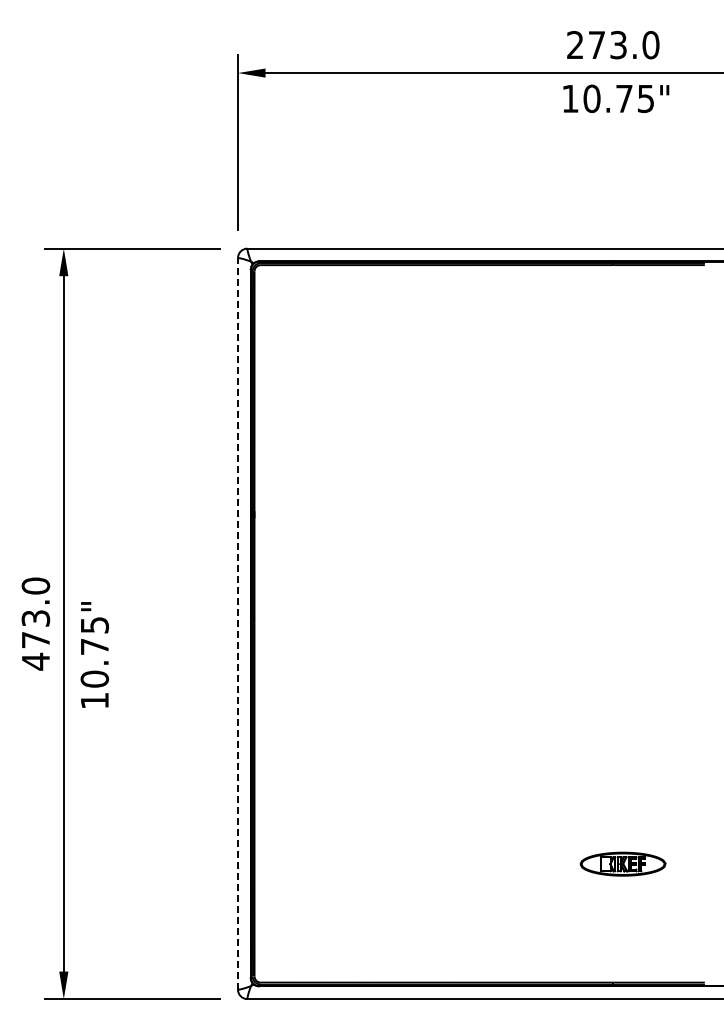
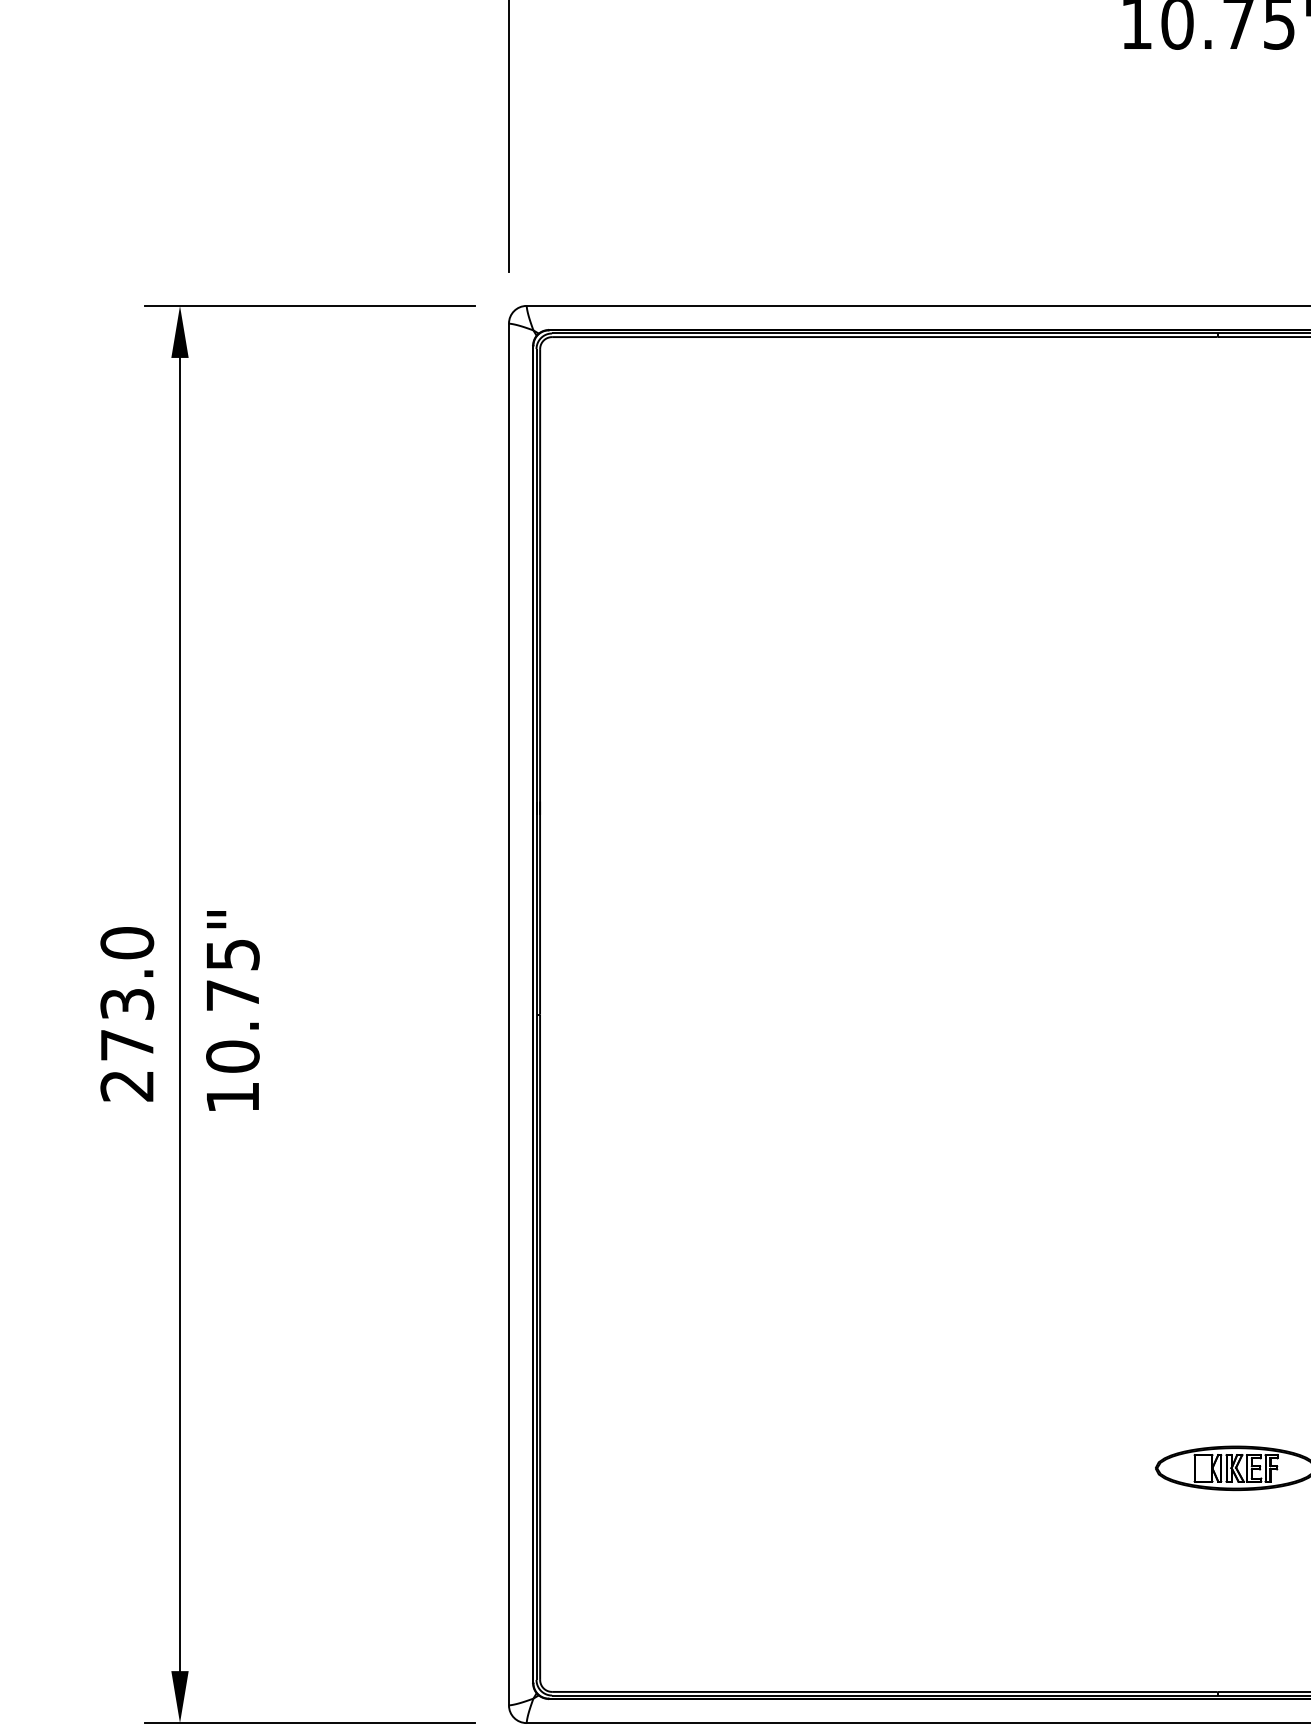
line: (238, 623) -> (509, 1013), dashed -> solid
text: (94, 654) -> (232, 1010), moved
text: (35, 661) -> (126, 1085), 473.0 -> 273.0

